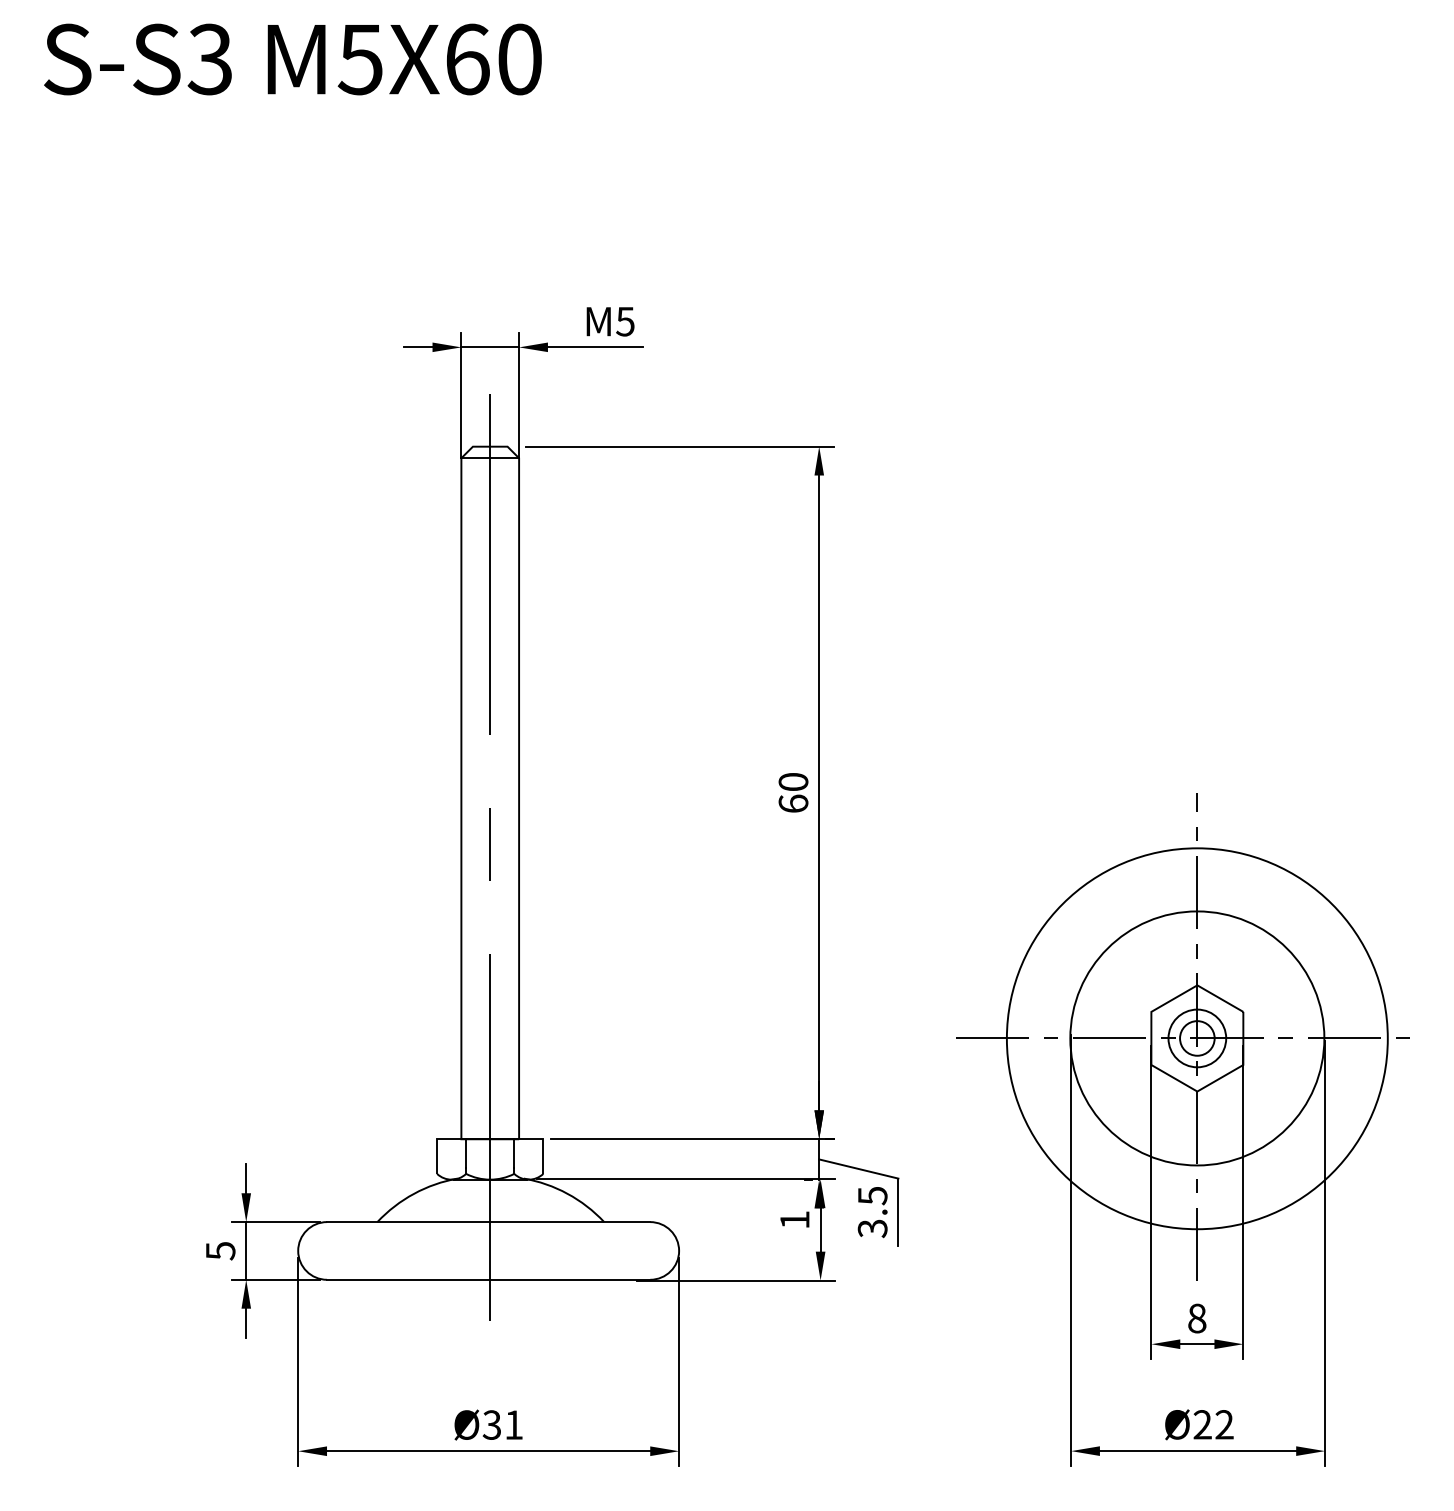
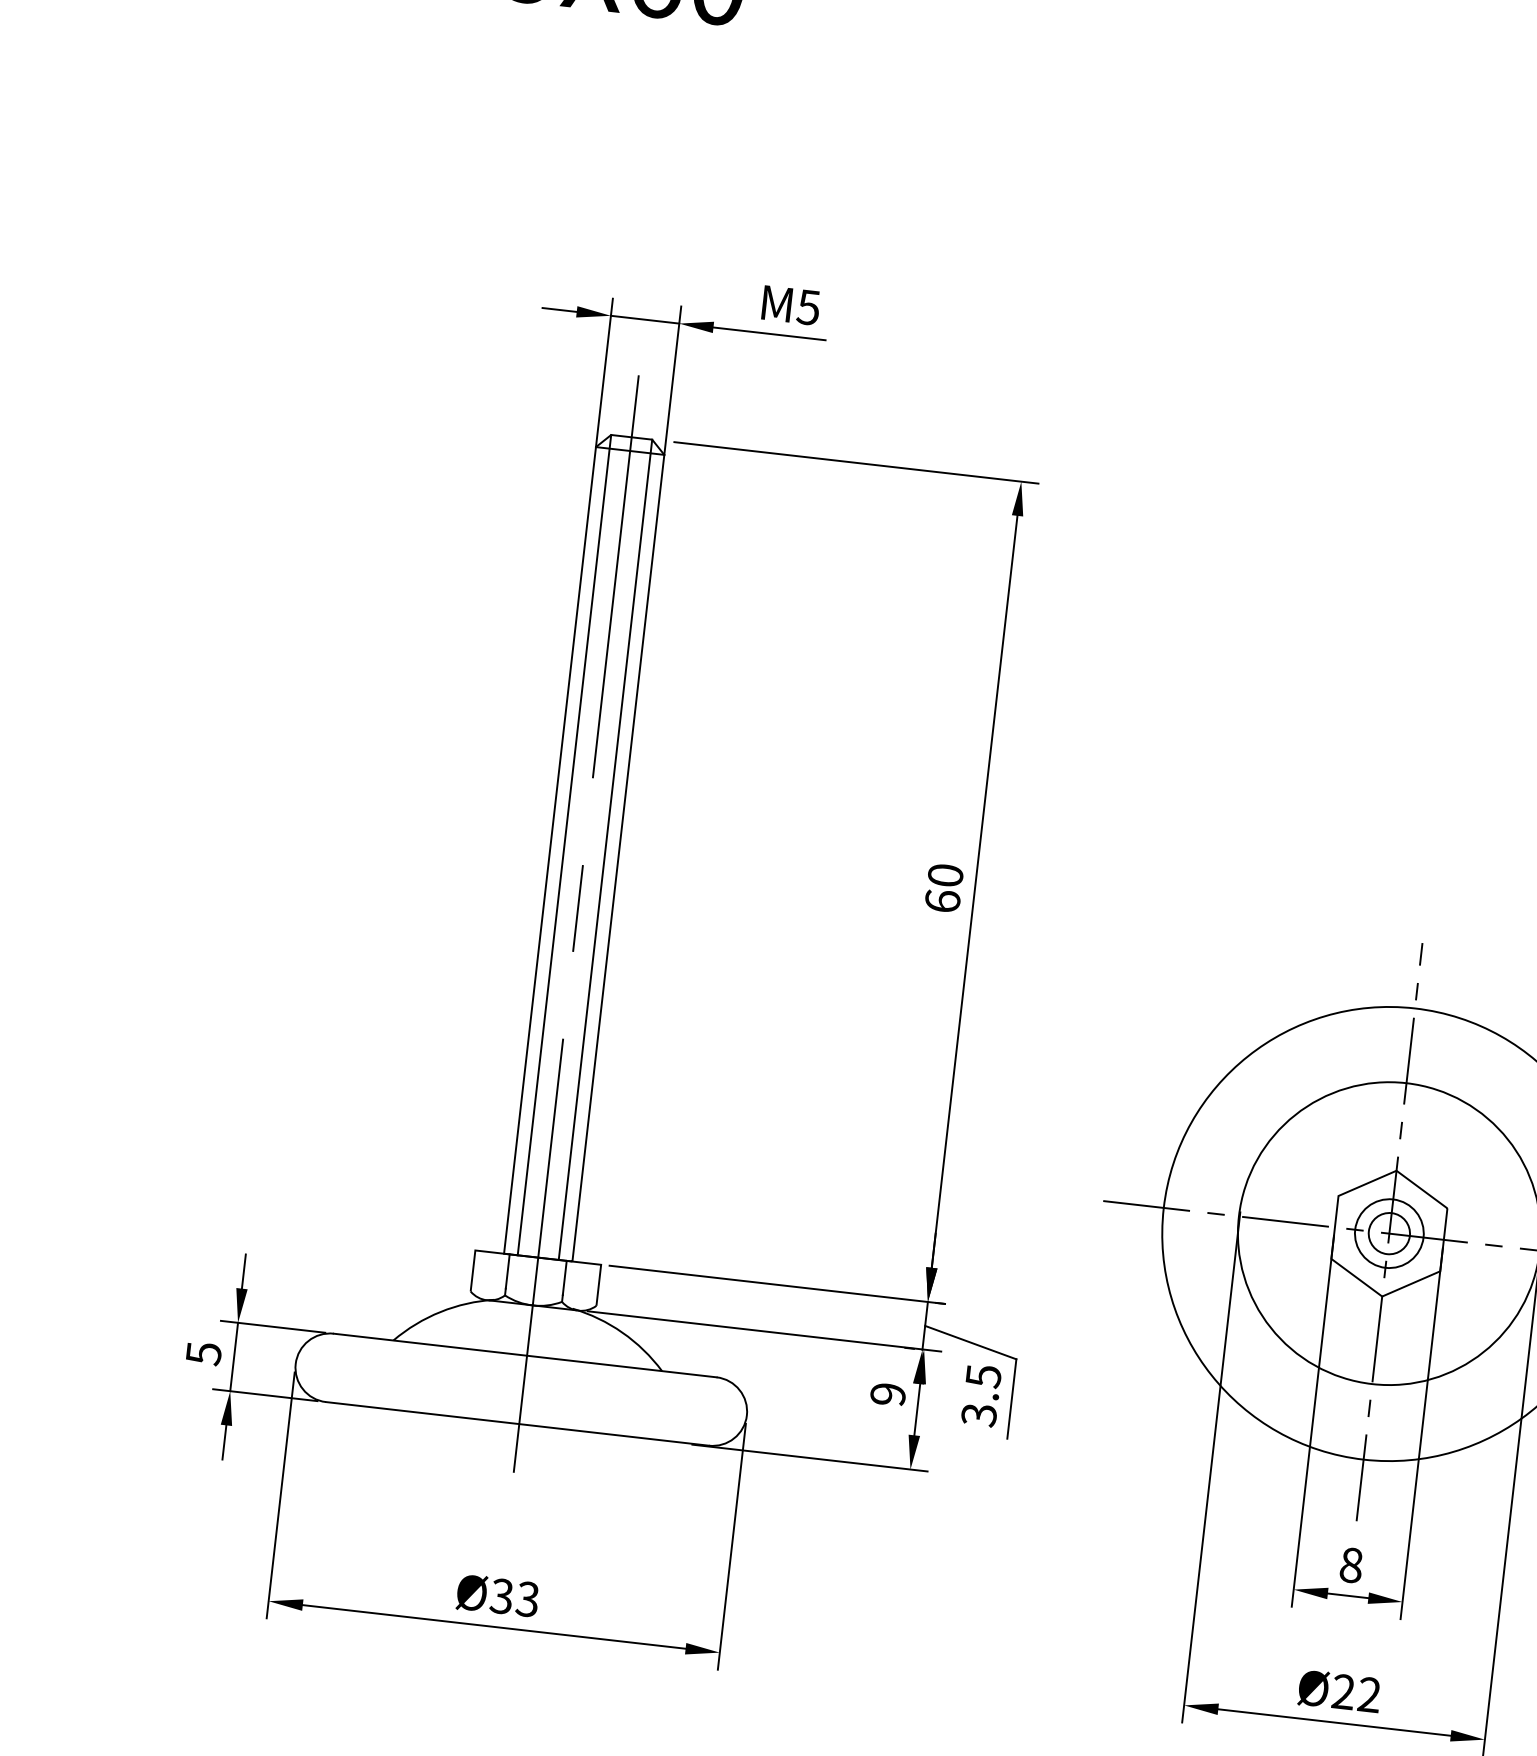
line: (472, 792) -> (564, 844), added
line: (507, 792) -> (605, 849), added
text: (794, 1220) -> (887, 1394), 1 -> 9
text: (513, 1424) -> (527, 1598), Ø31 -> Ø33

